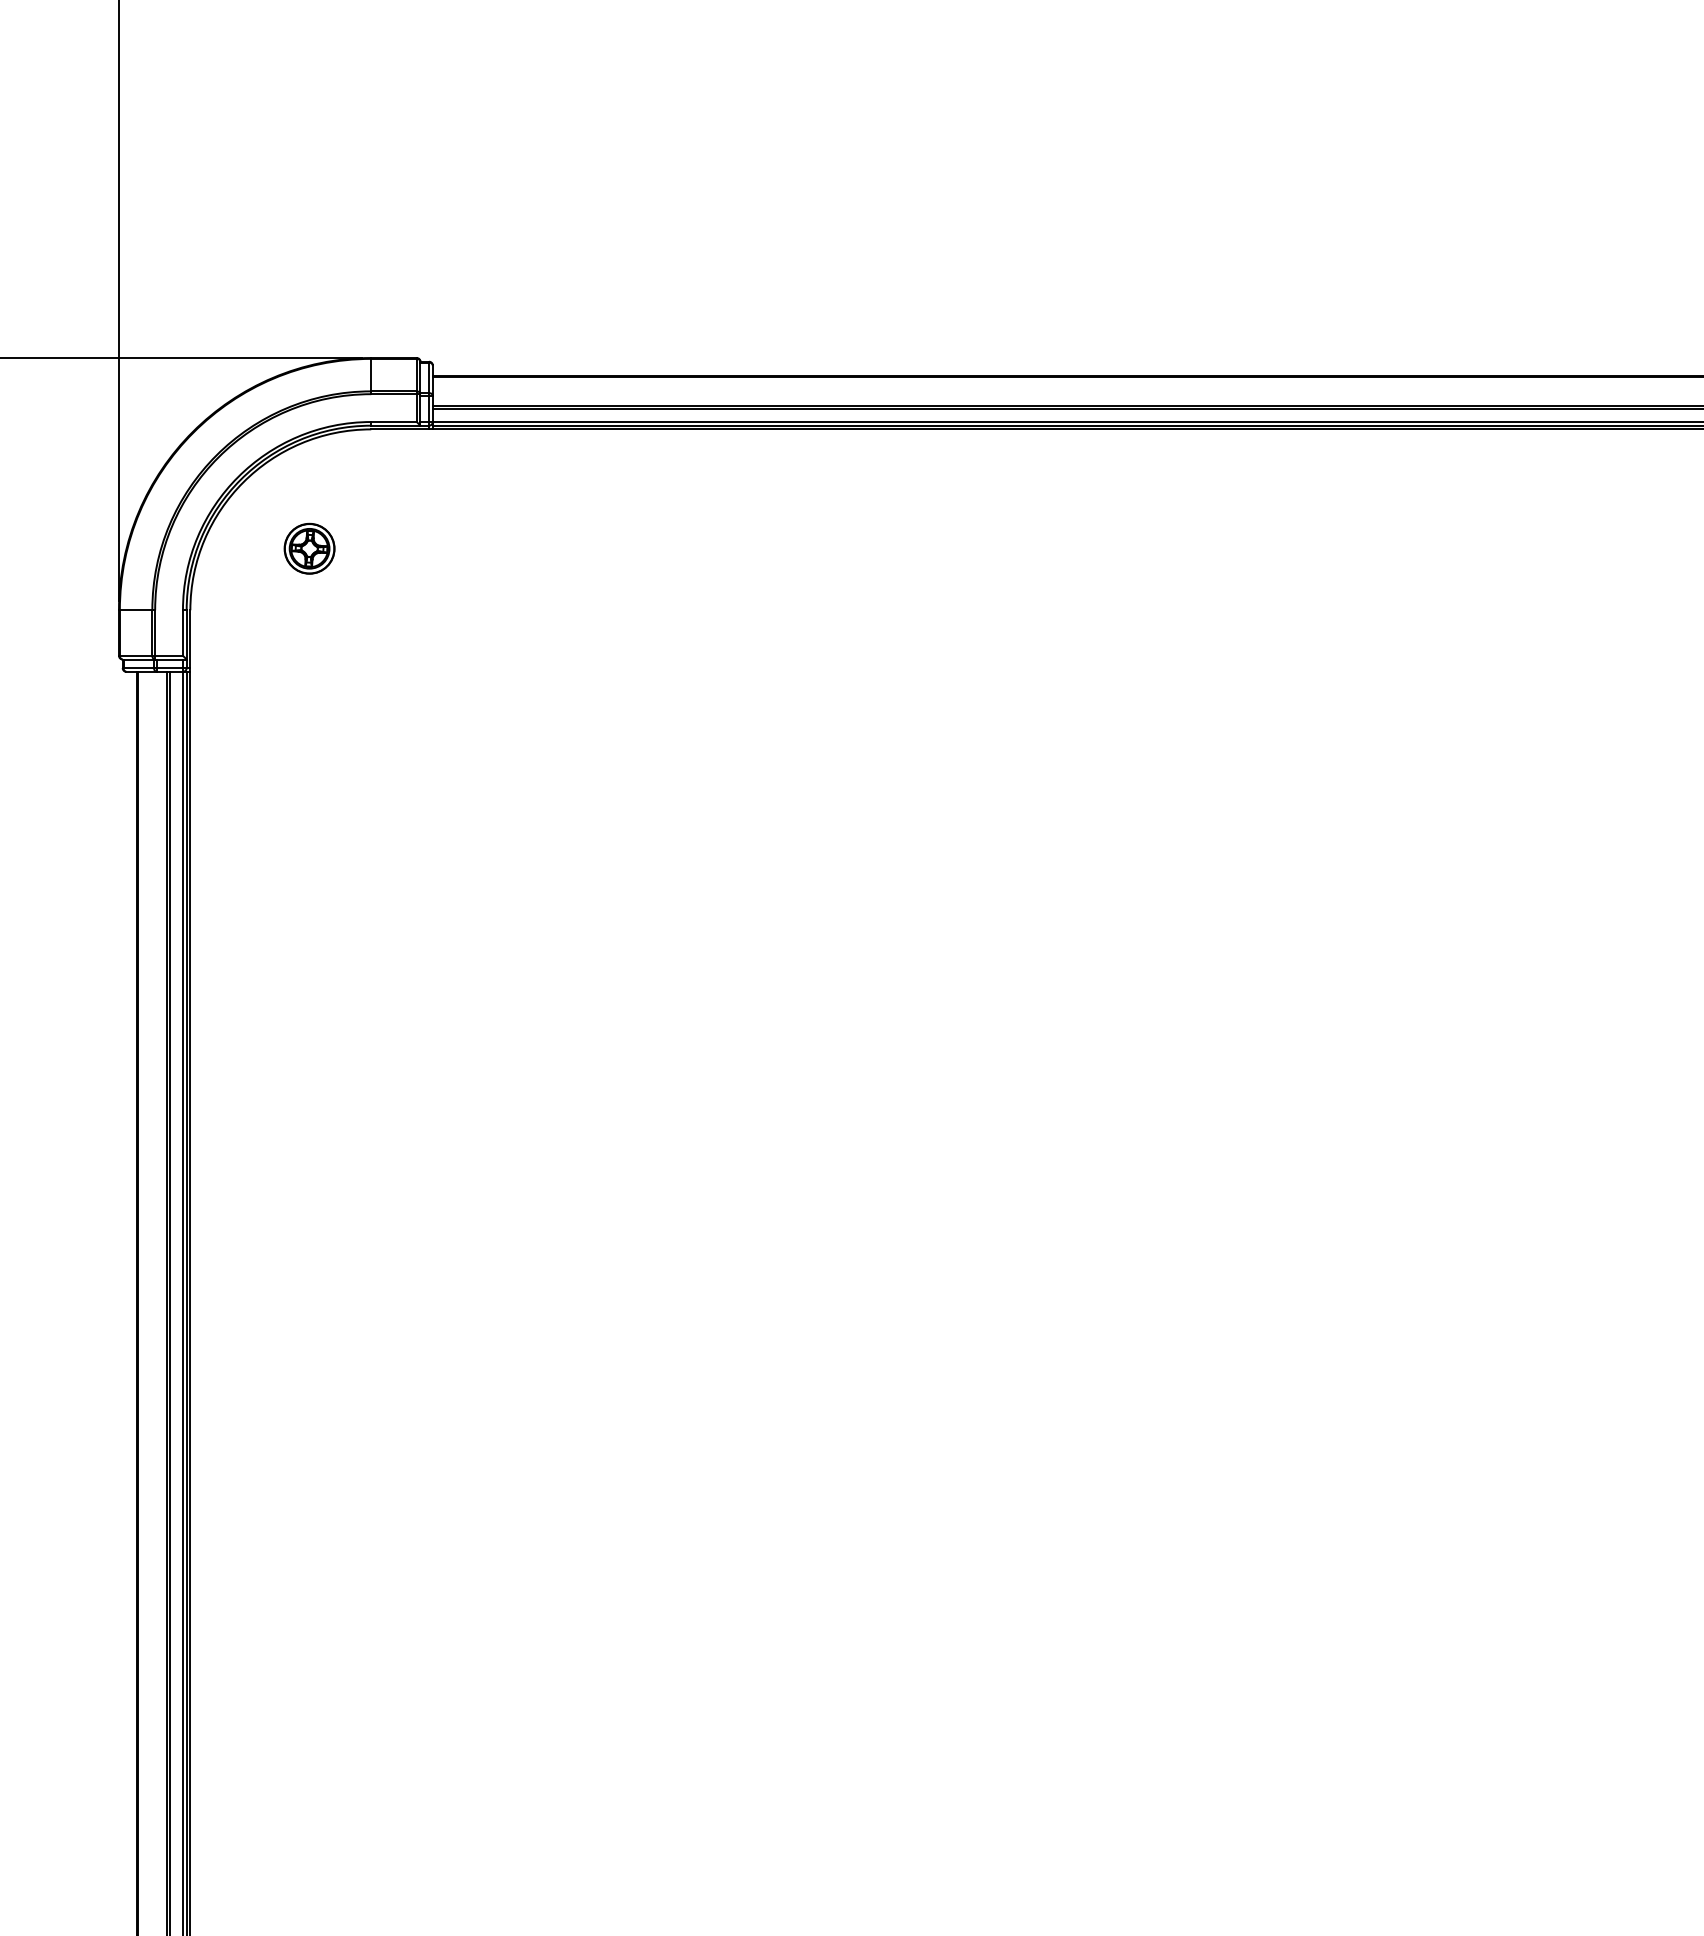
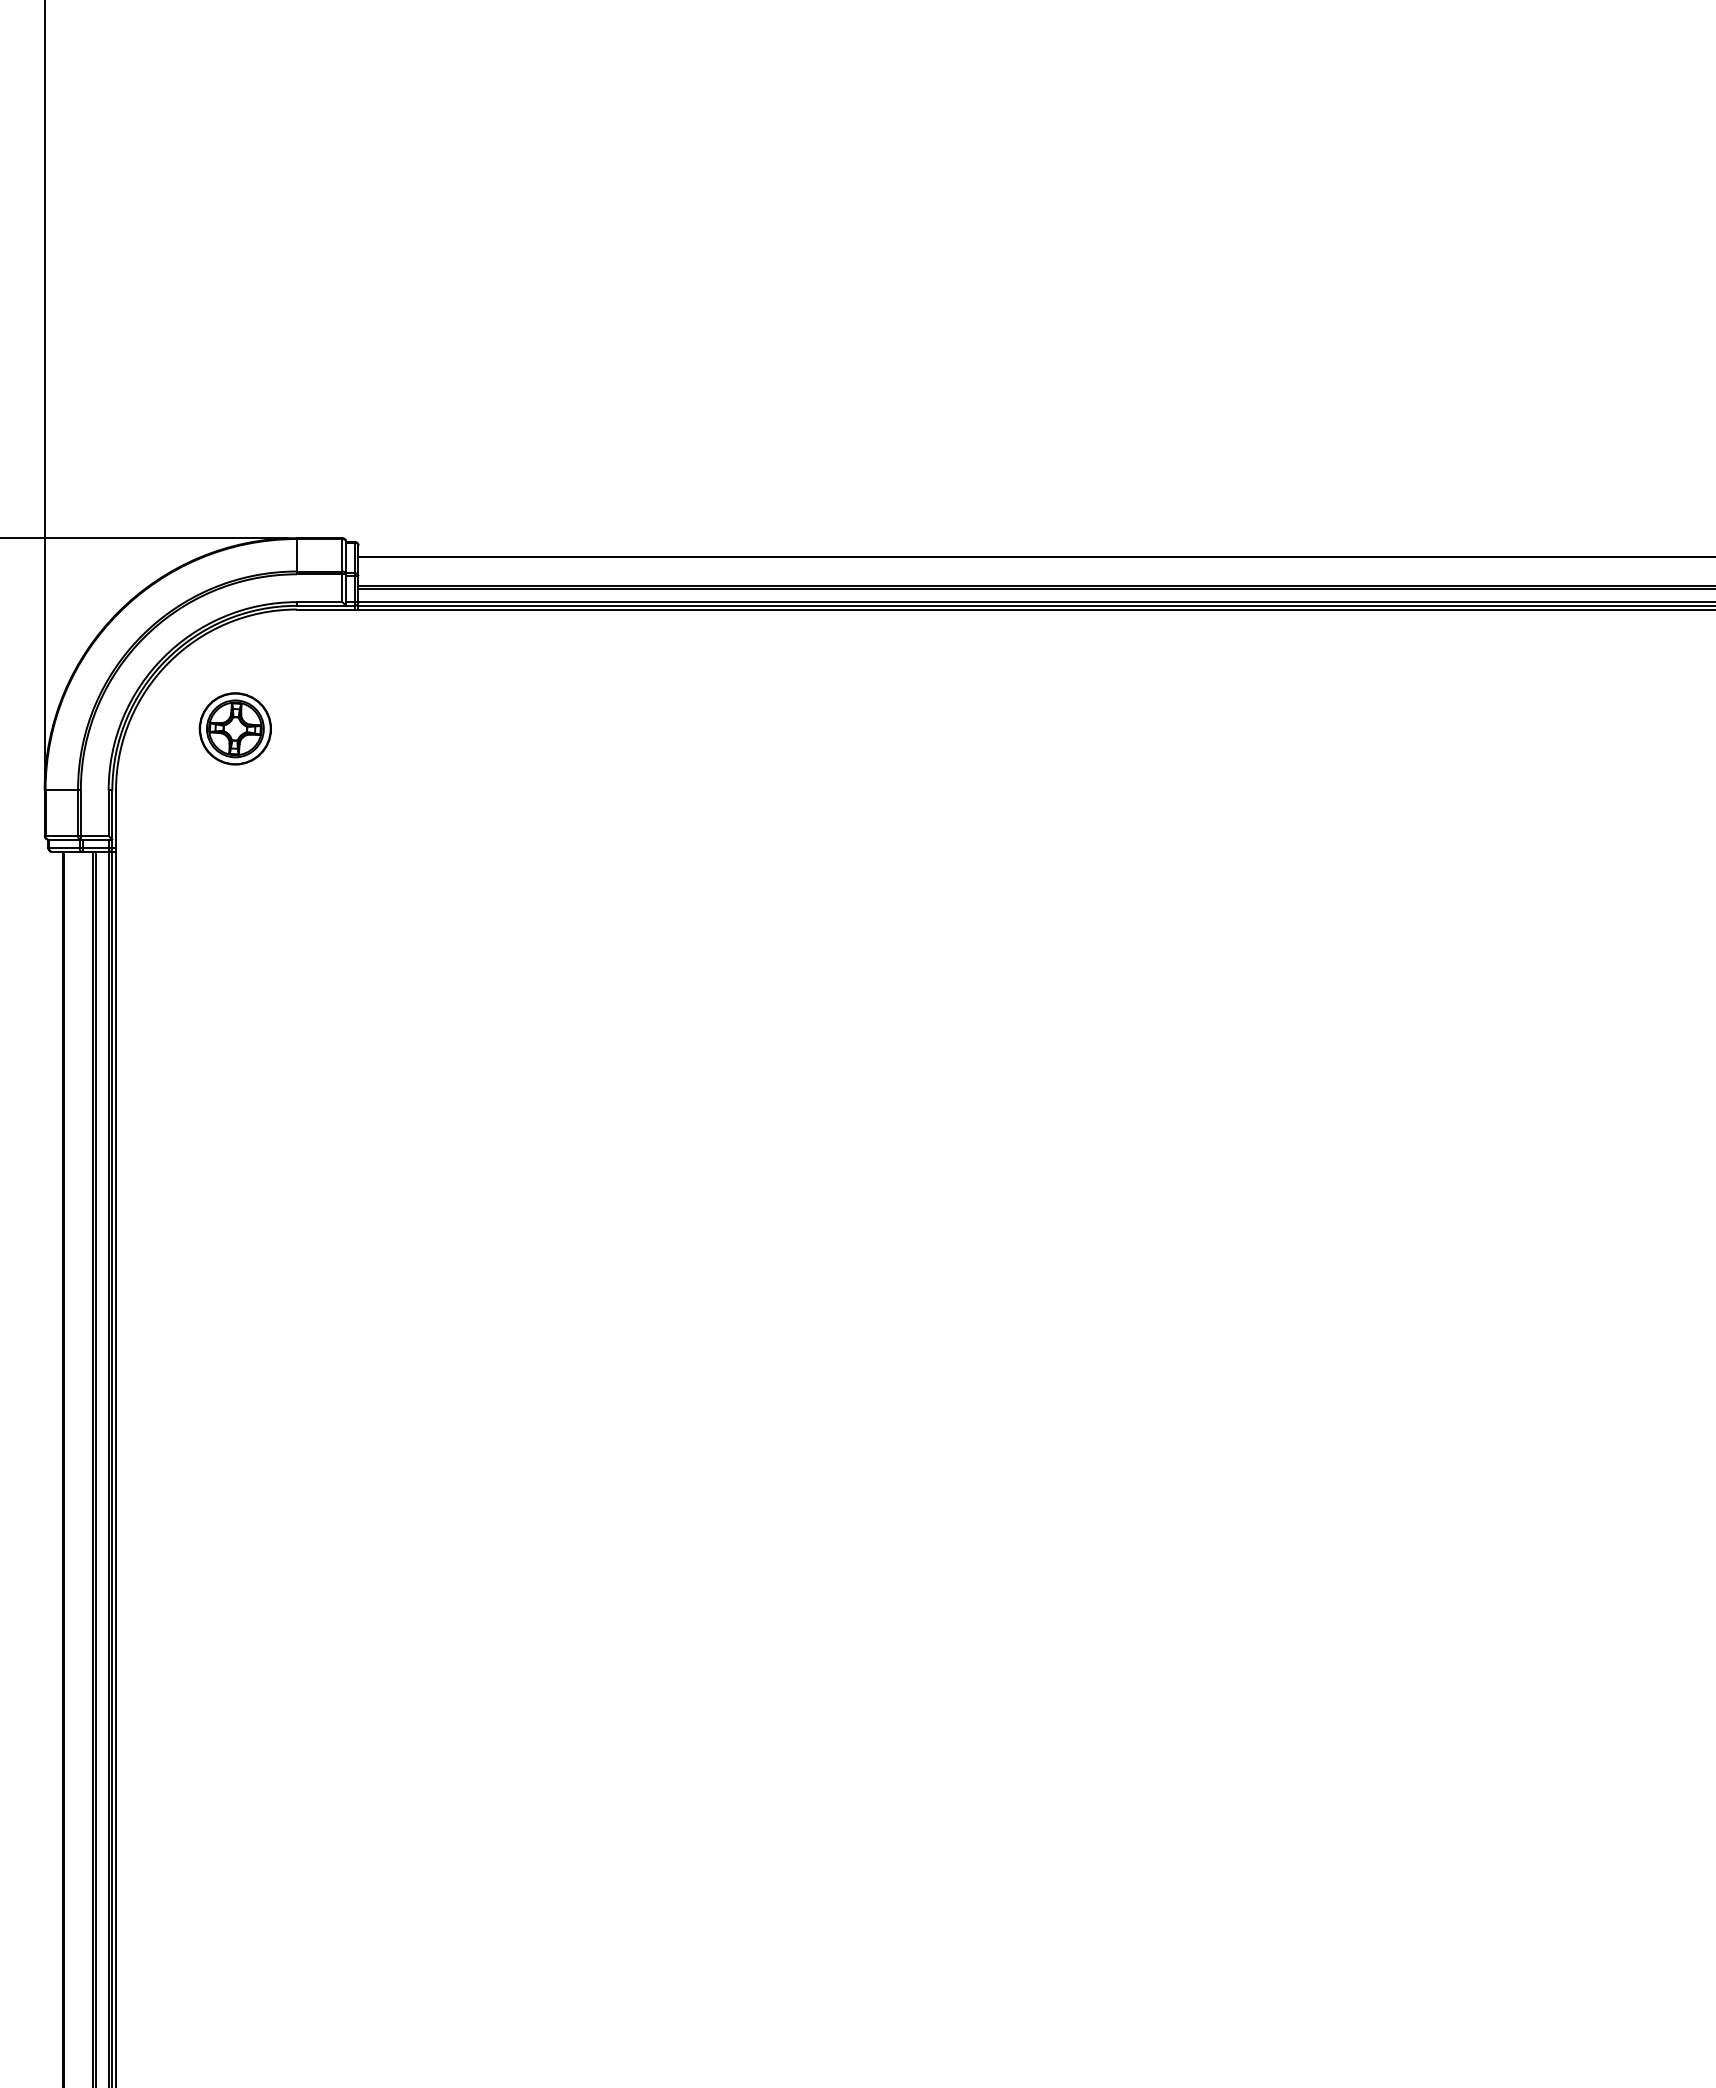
part: (308, 548) -> (234, 728), size x1.43

